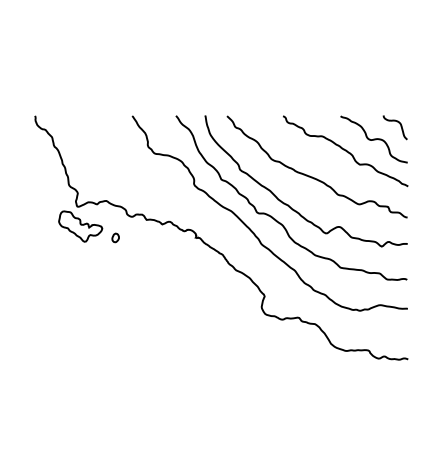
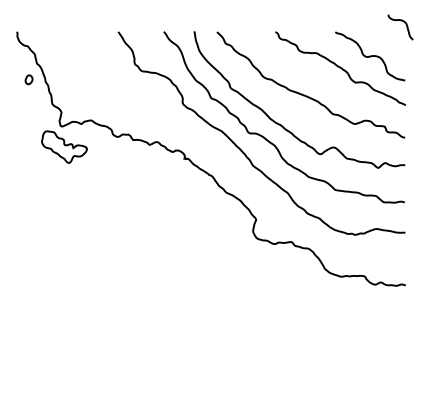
curve: (398, 123) -> (403, 23), moved
part: (115, 237) -> (28, 79), moved

